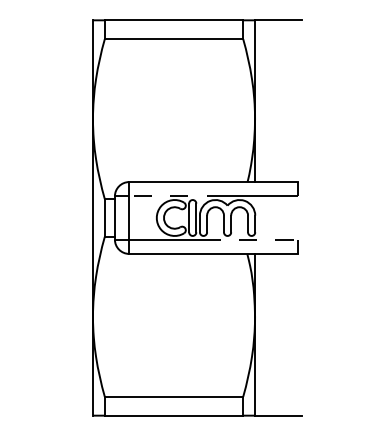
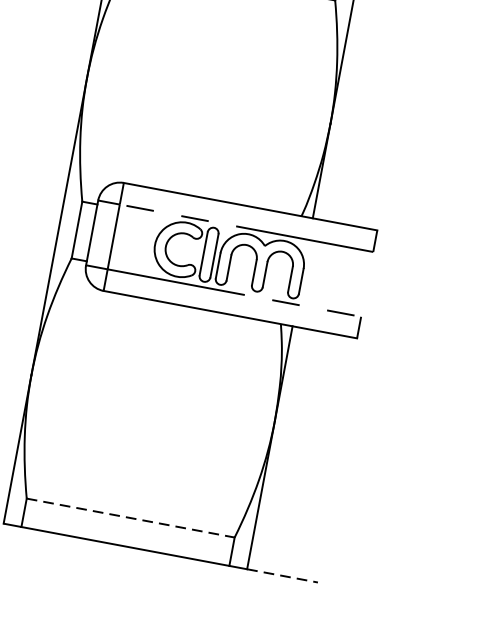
line: (174, 396) -> (131, 517), solid -> dashed
line: (278, 415) -> (282, 575), solid -> dashed

